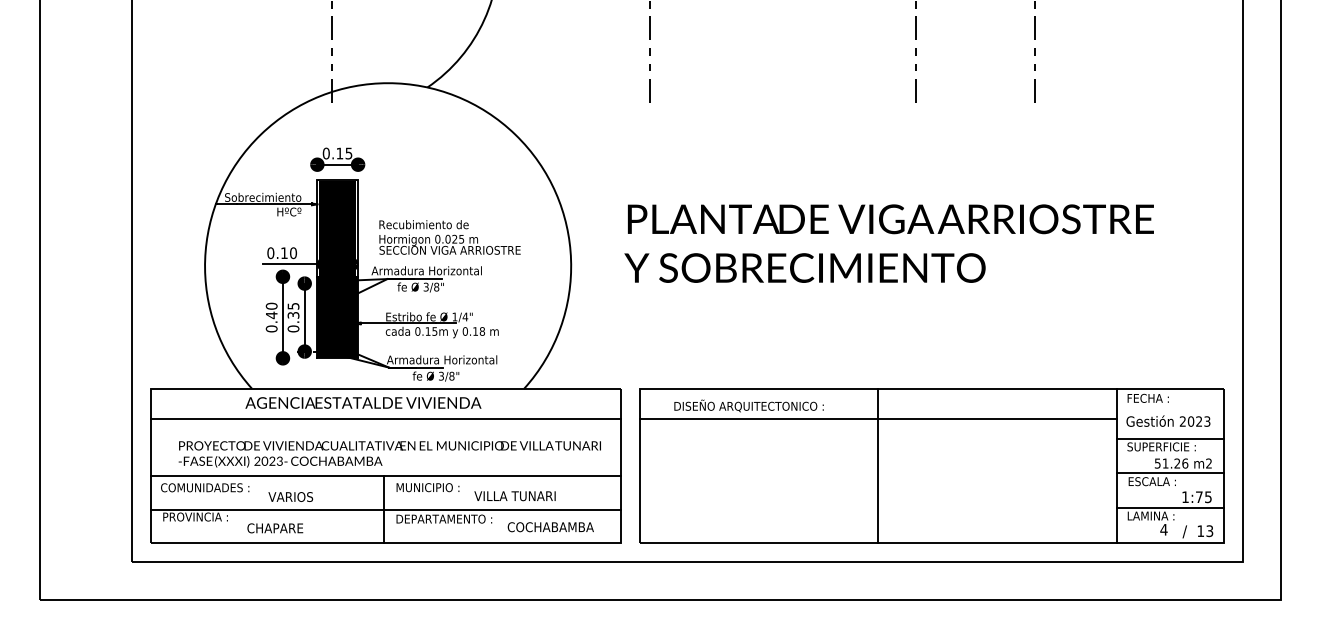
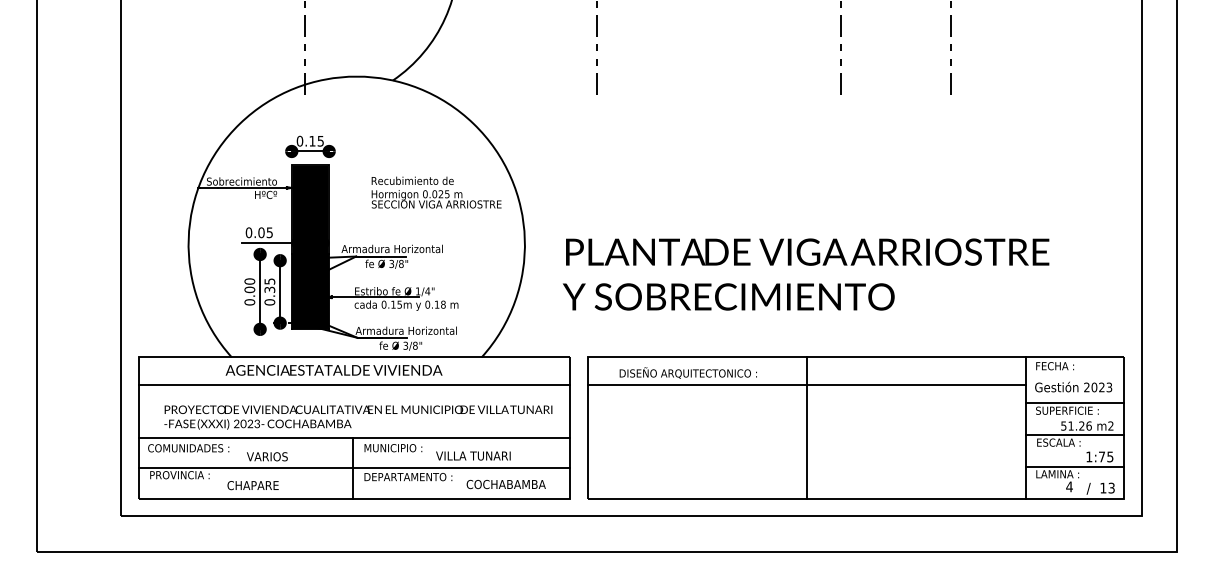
text: (449, 237) -> (436, 192), moved
text: (888, 243) -> (805, 274), moved
text: (288, 253) -> (265, 233), 0.10 -> 0.05
text: (271, 315) -> (249, 290), 0.40 -> 0.00

